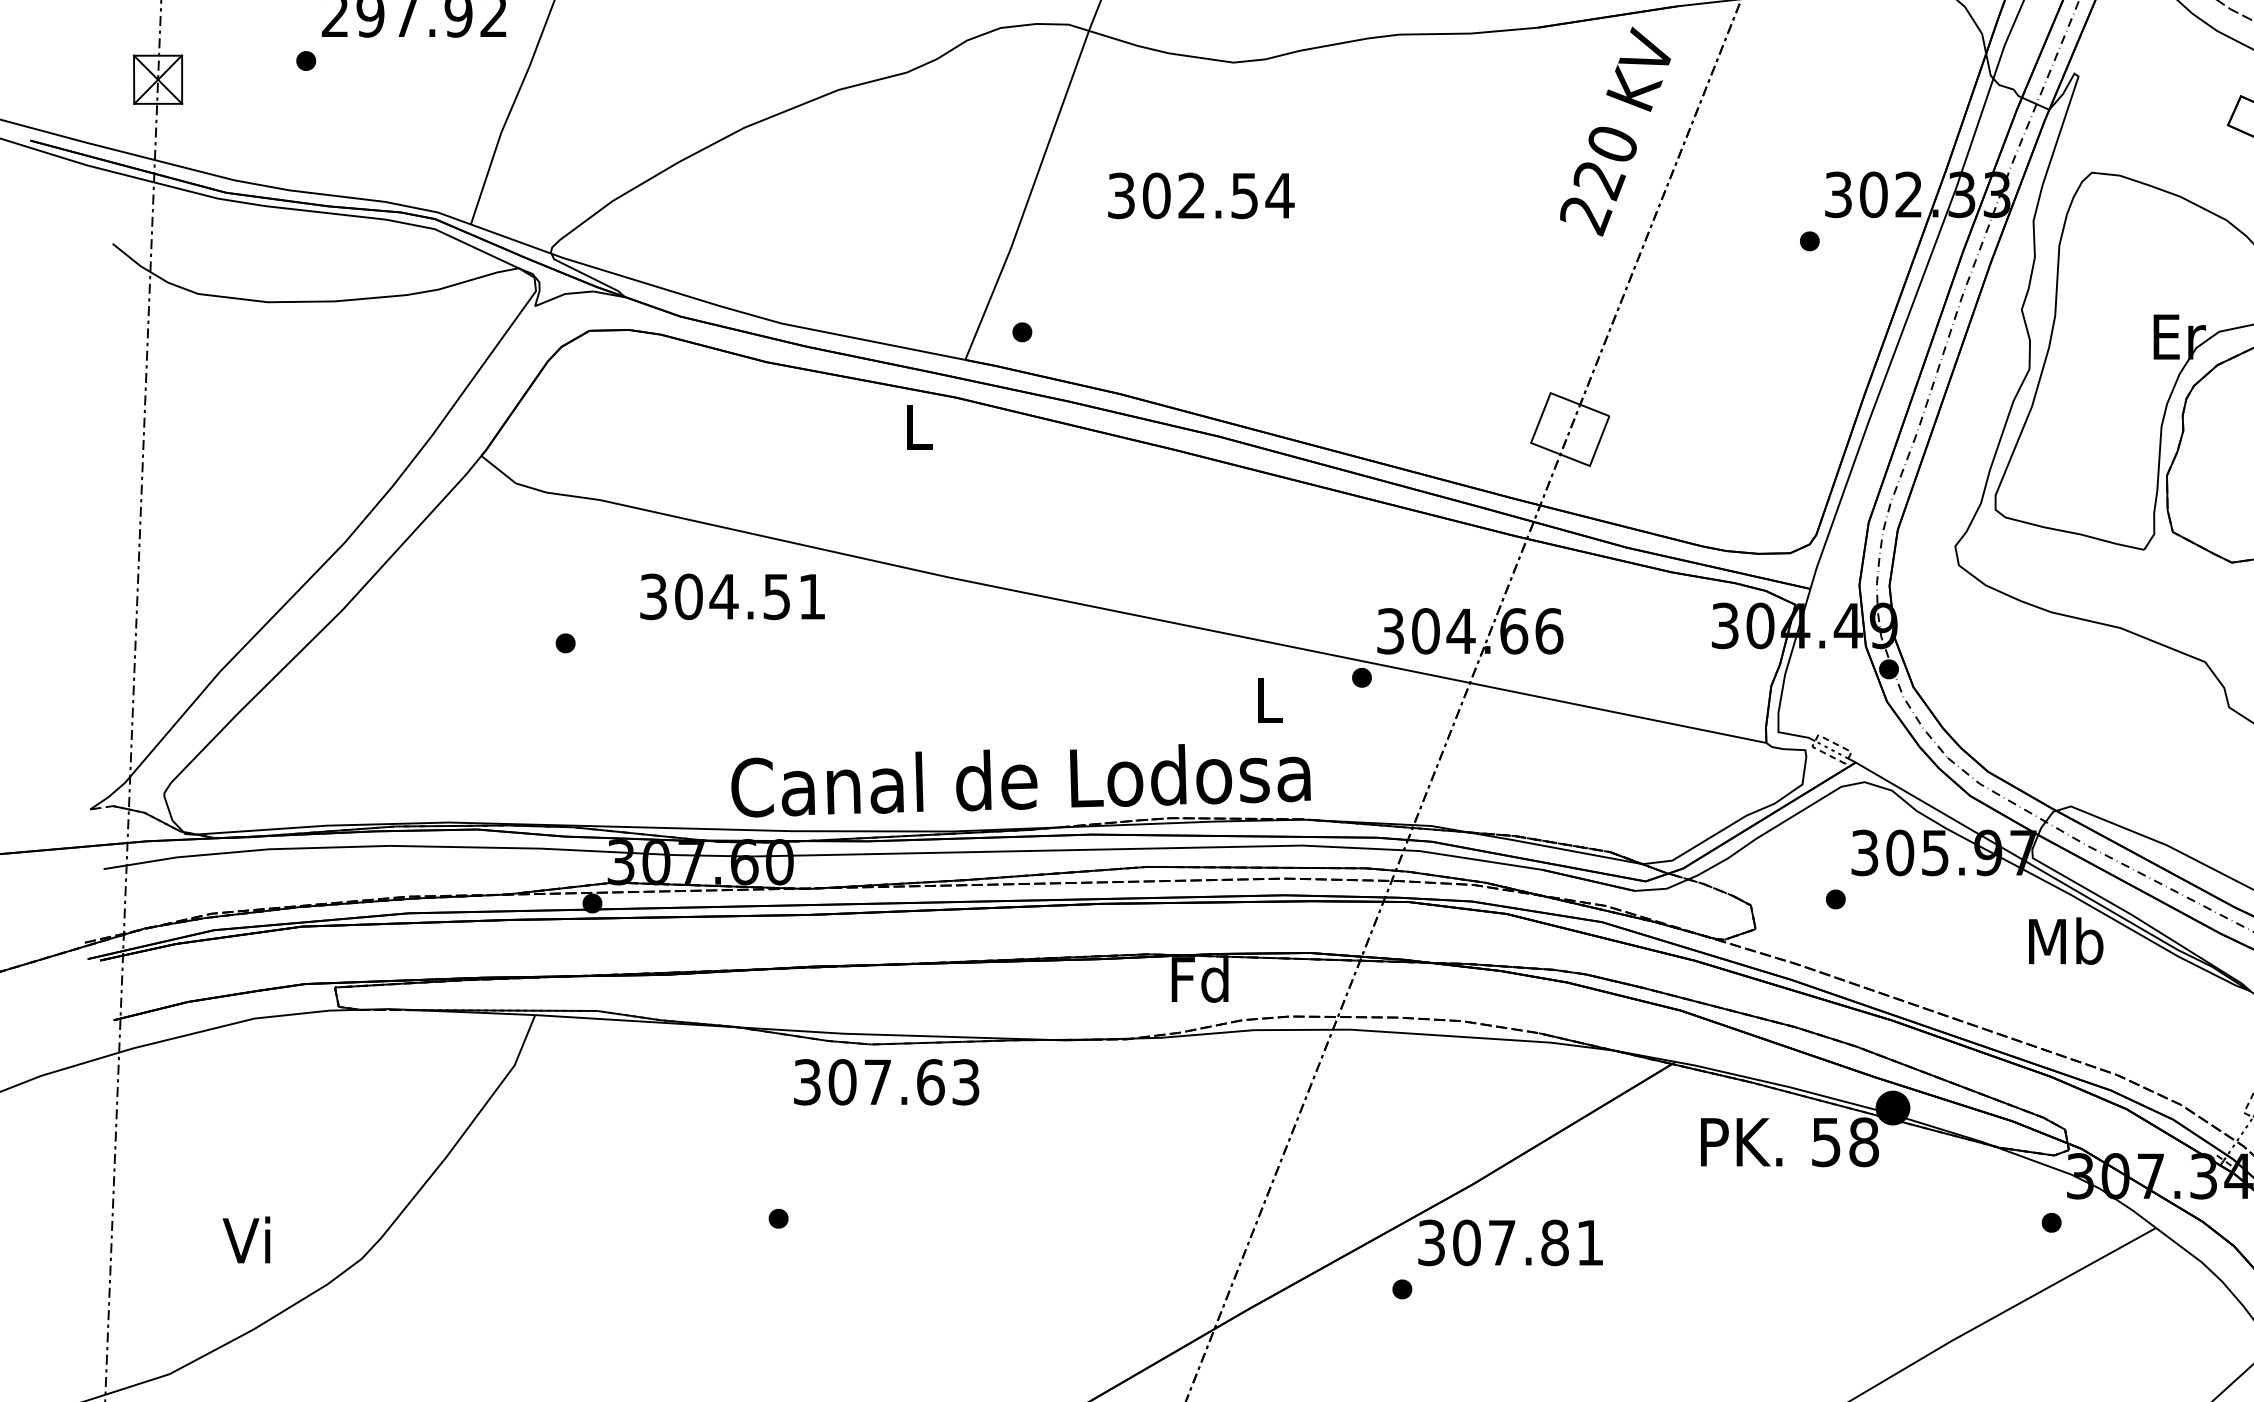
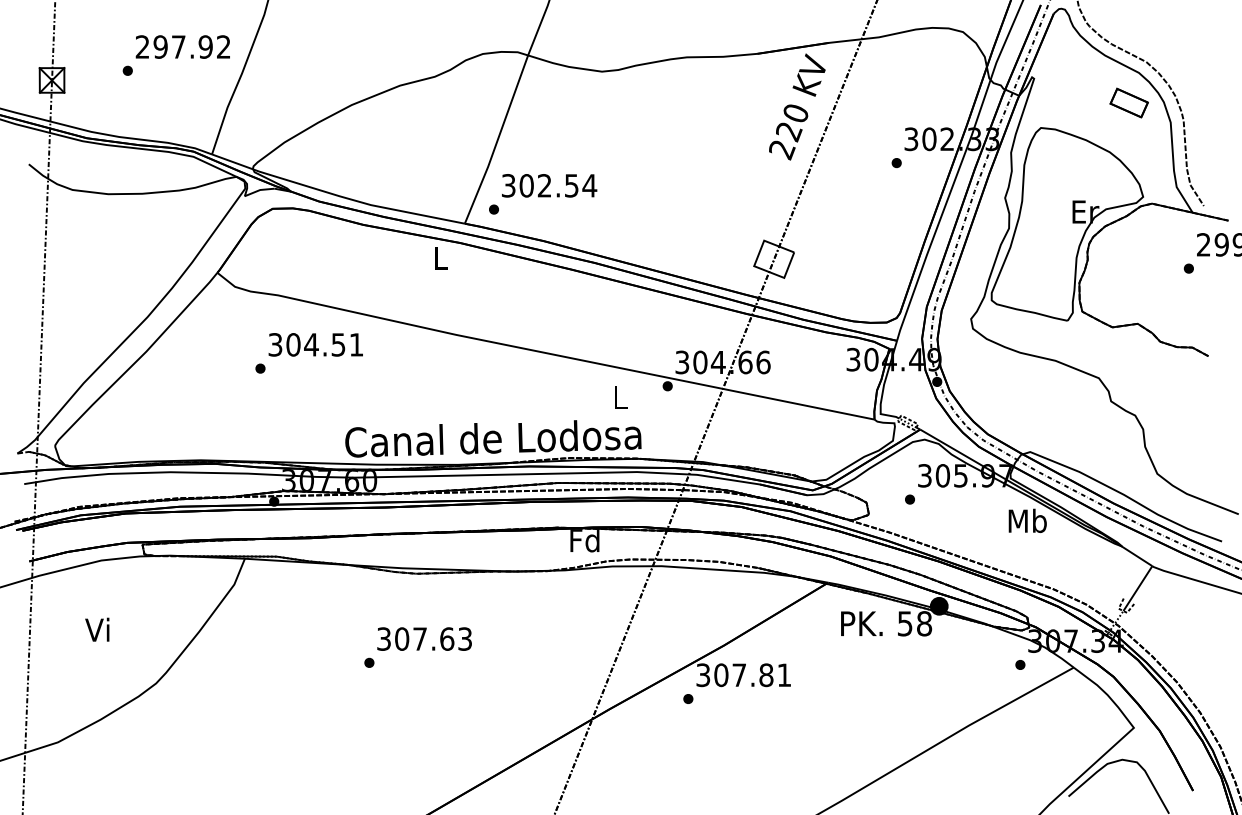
text: (1201, 195) -> (549, 185), moved
text: (731, 596) -> (315, 344), moved
text: (886, 1081) -> (424, 638), moved
text: (246, 1239) -> (97, 629), moved

